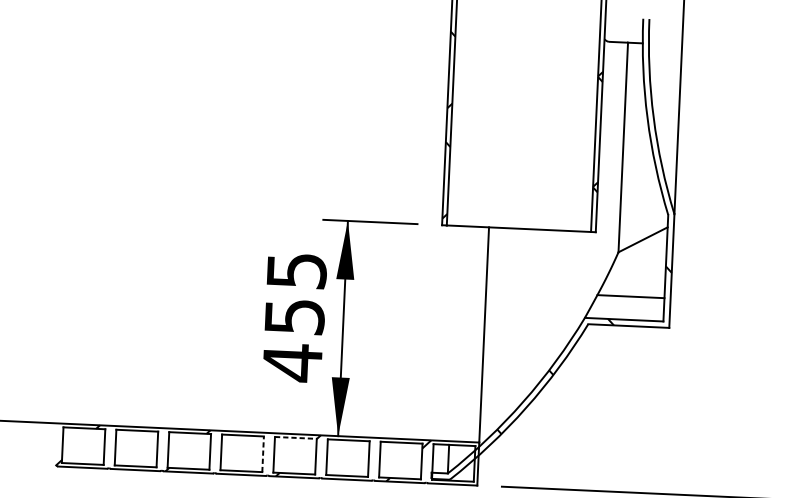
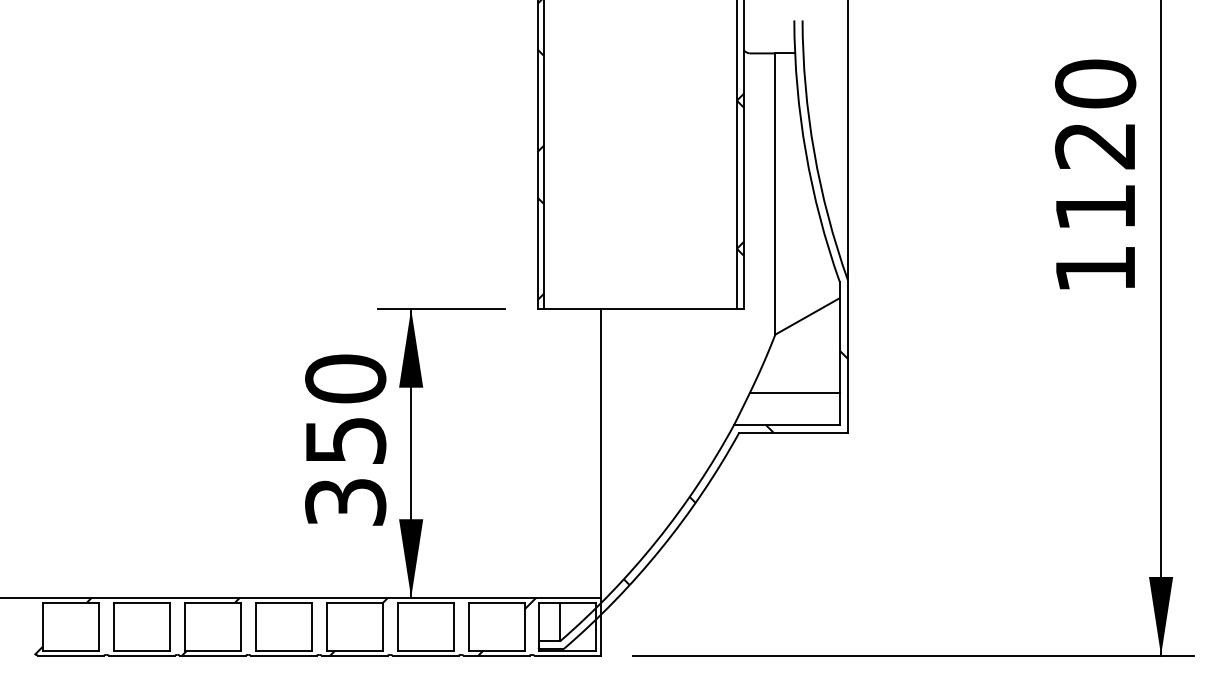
text: (294, 317) -> (345, 441), 455 -> 350
line: (296, 437) -> (355, 602), dashed -> solid
line: (262, 454) -> (311, 626), dashed -> solid

